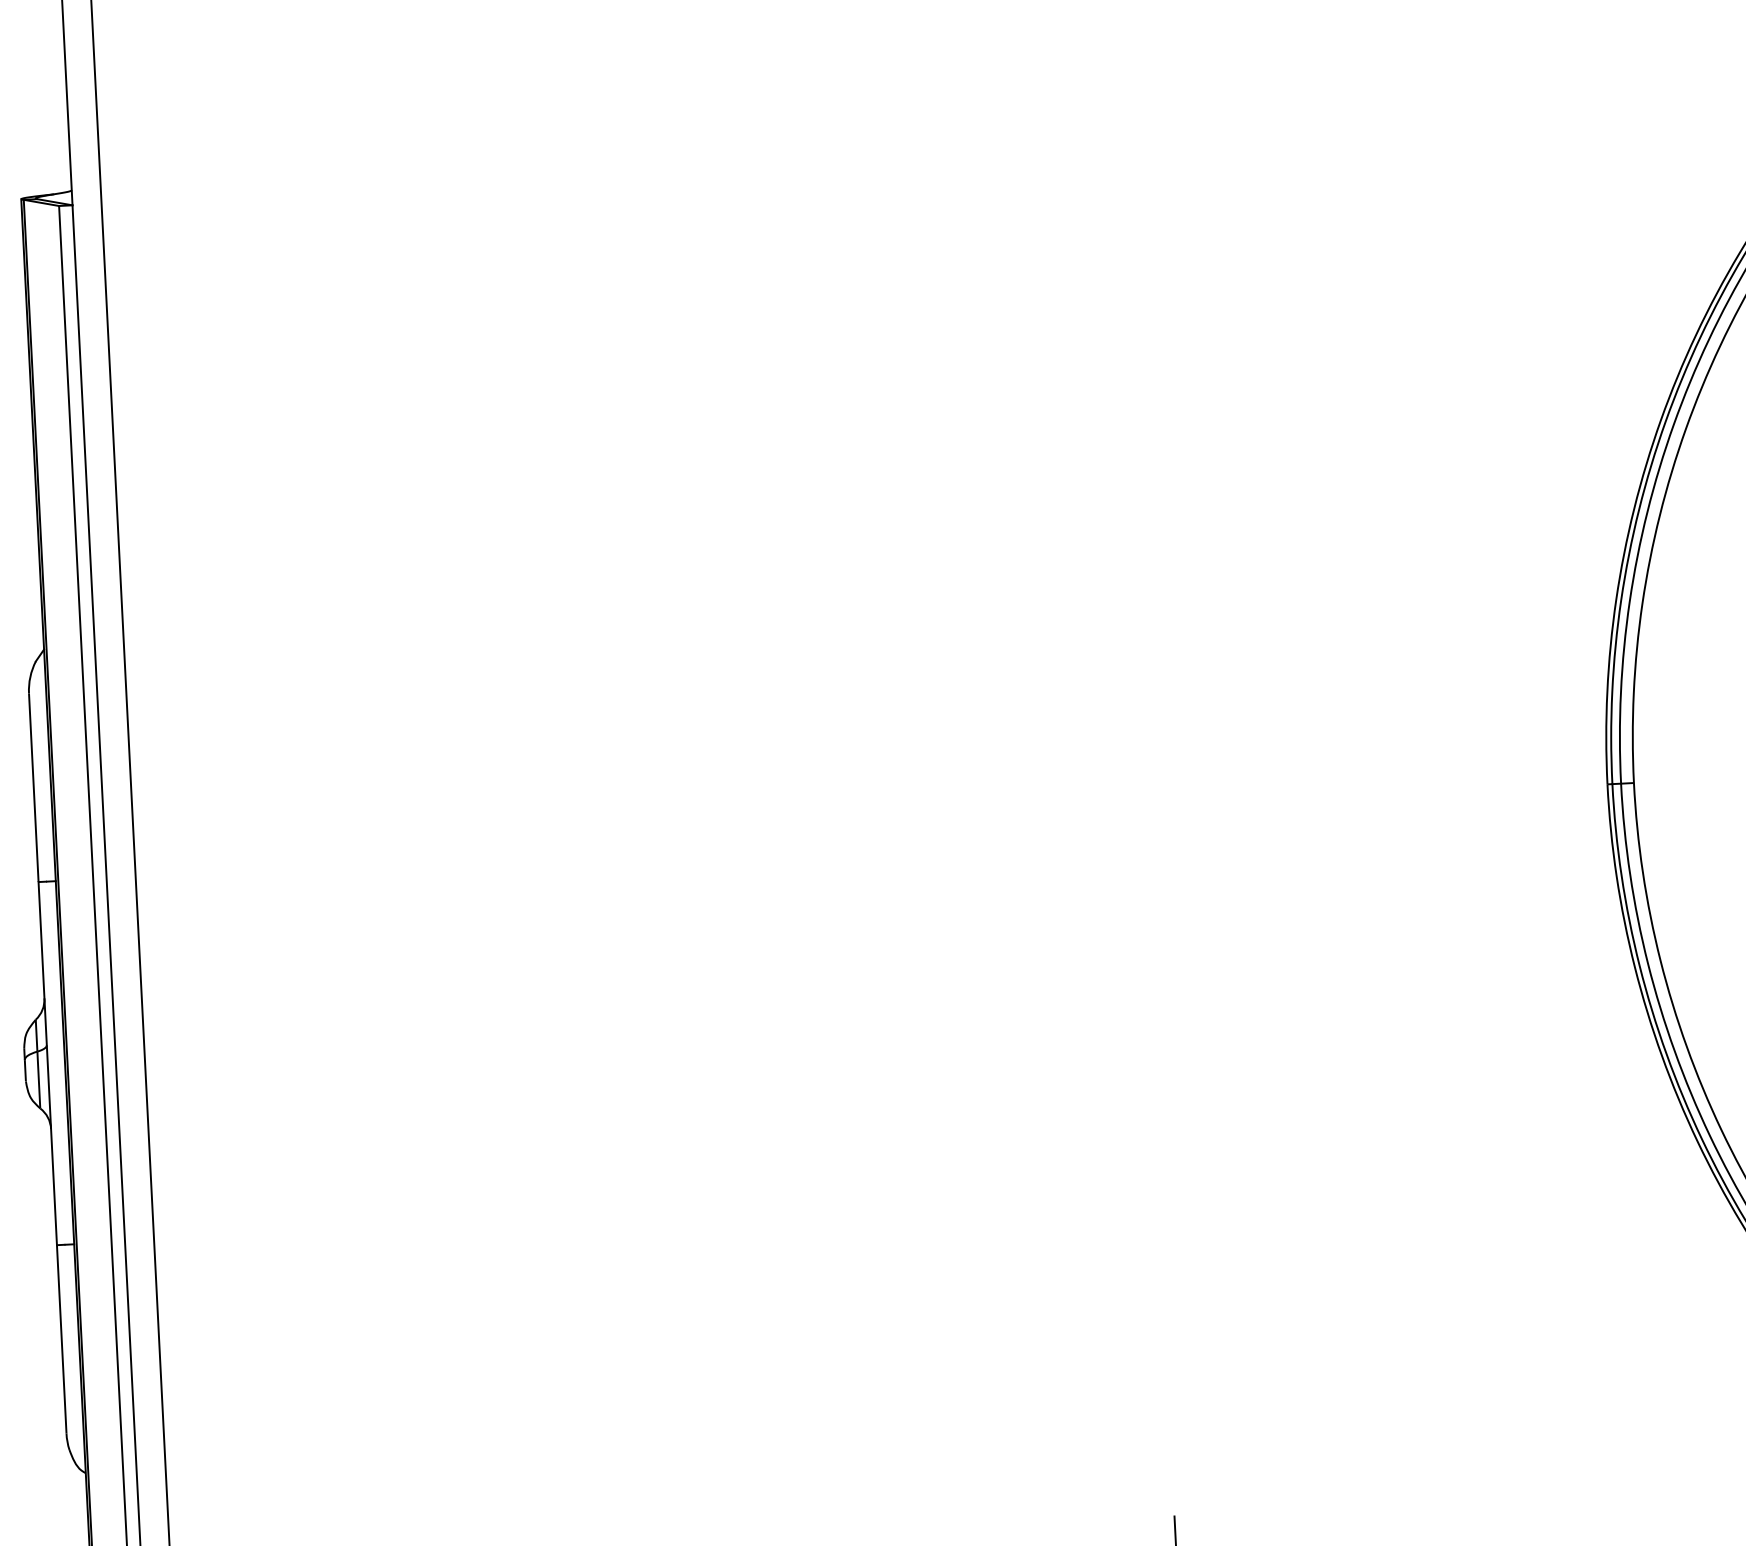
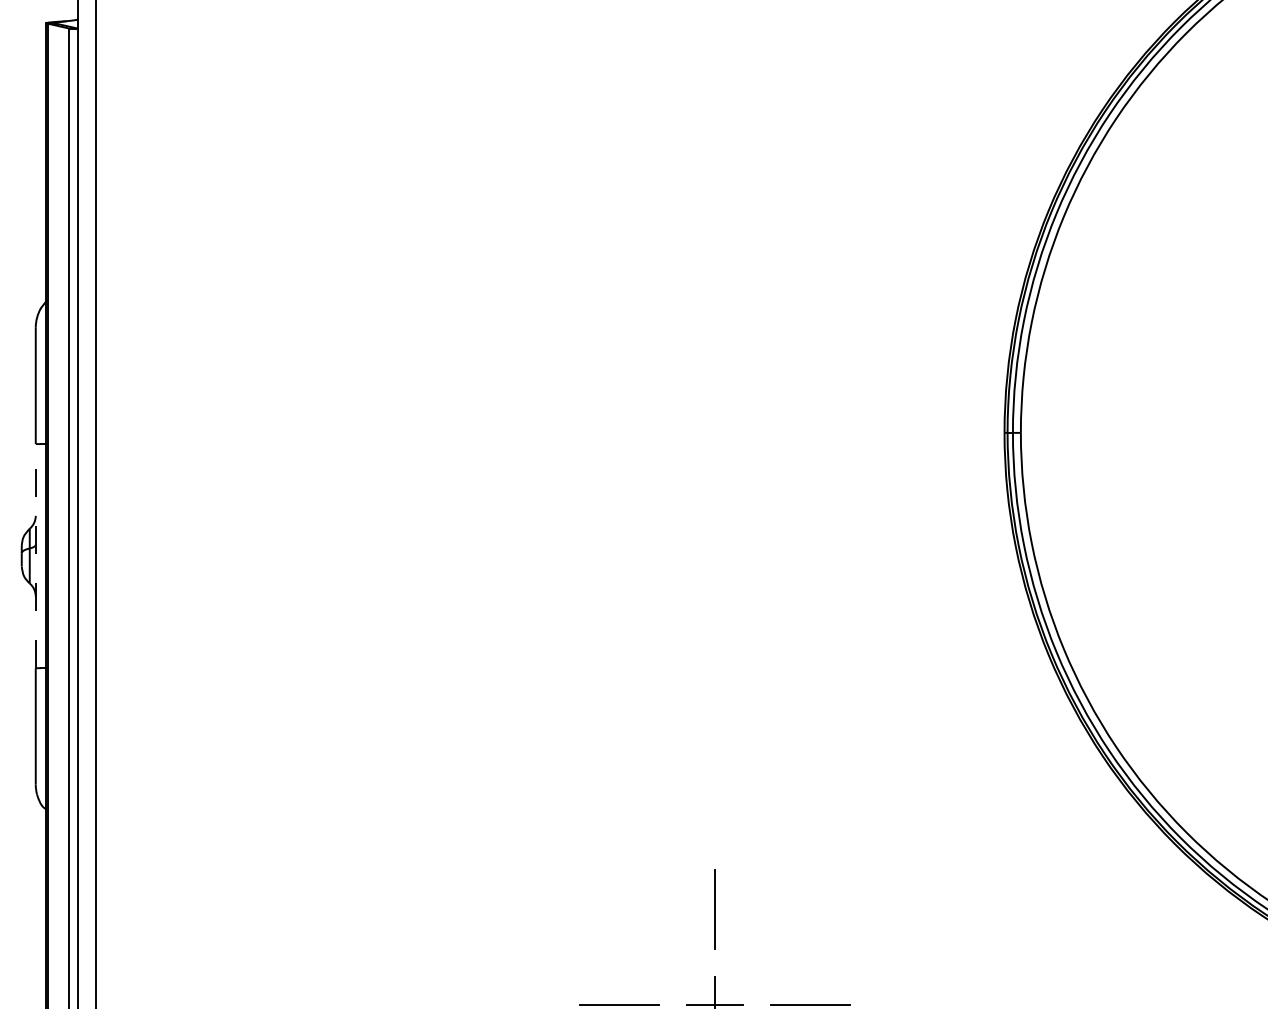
line: (47, 1062) -> (35, 555), solid -> dashed

